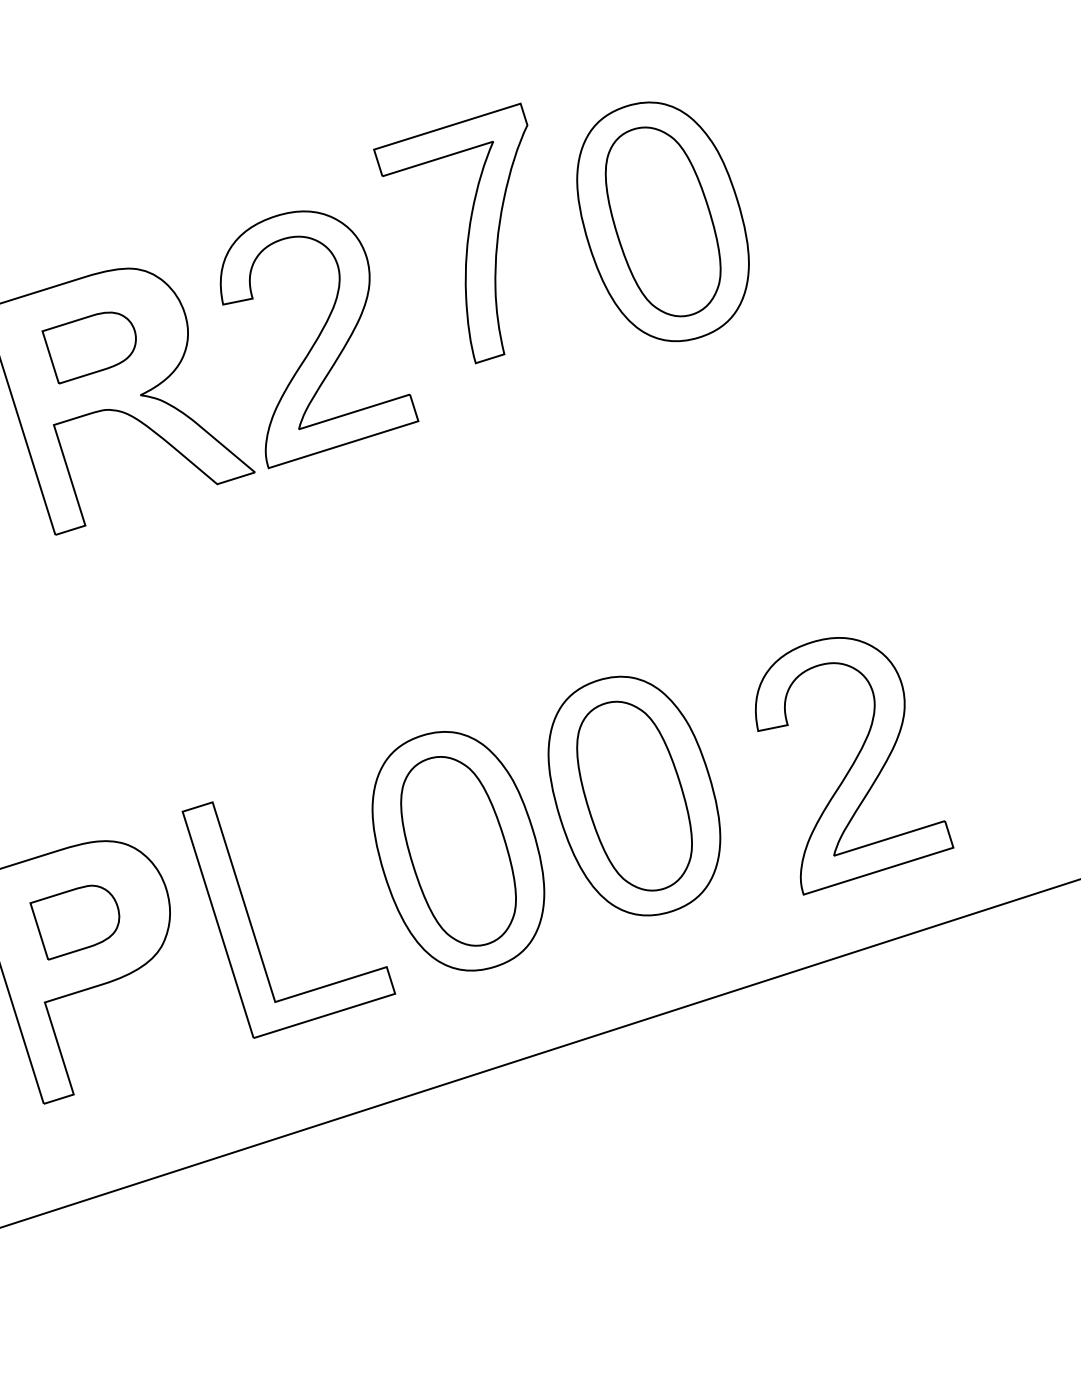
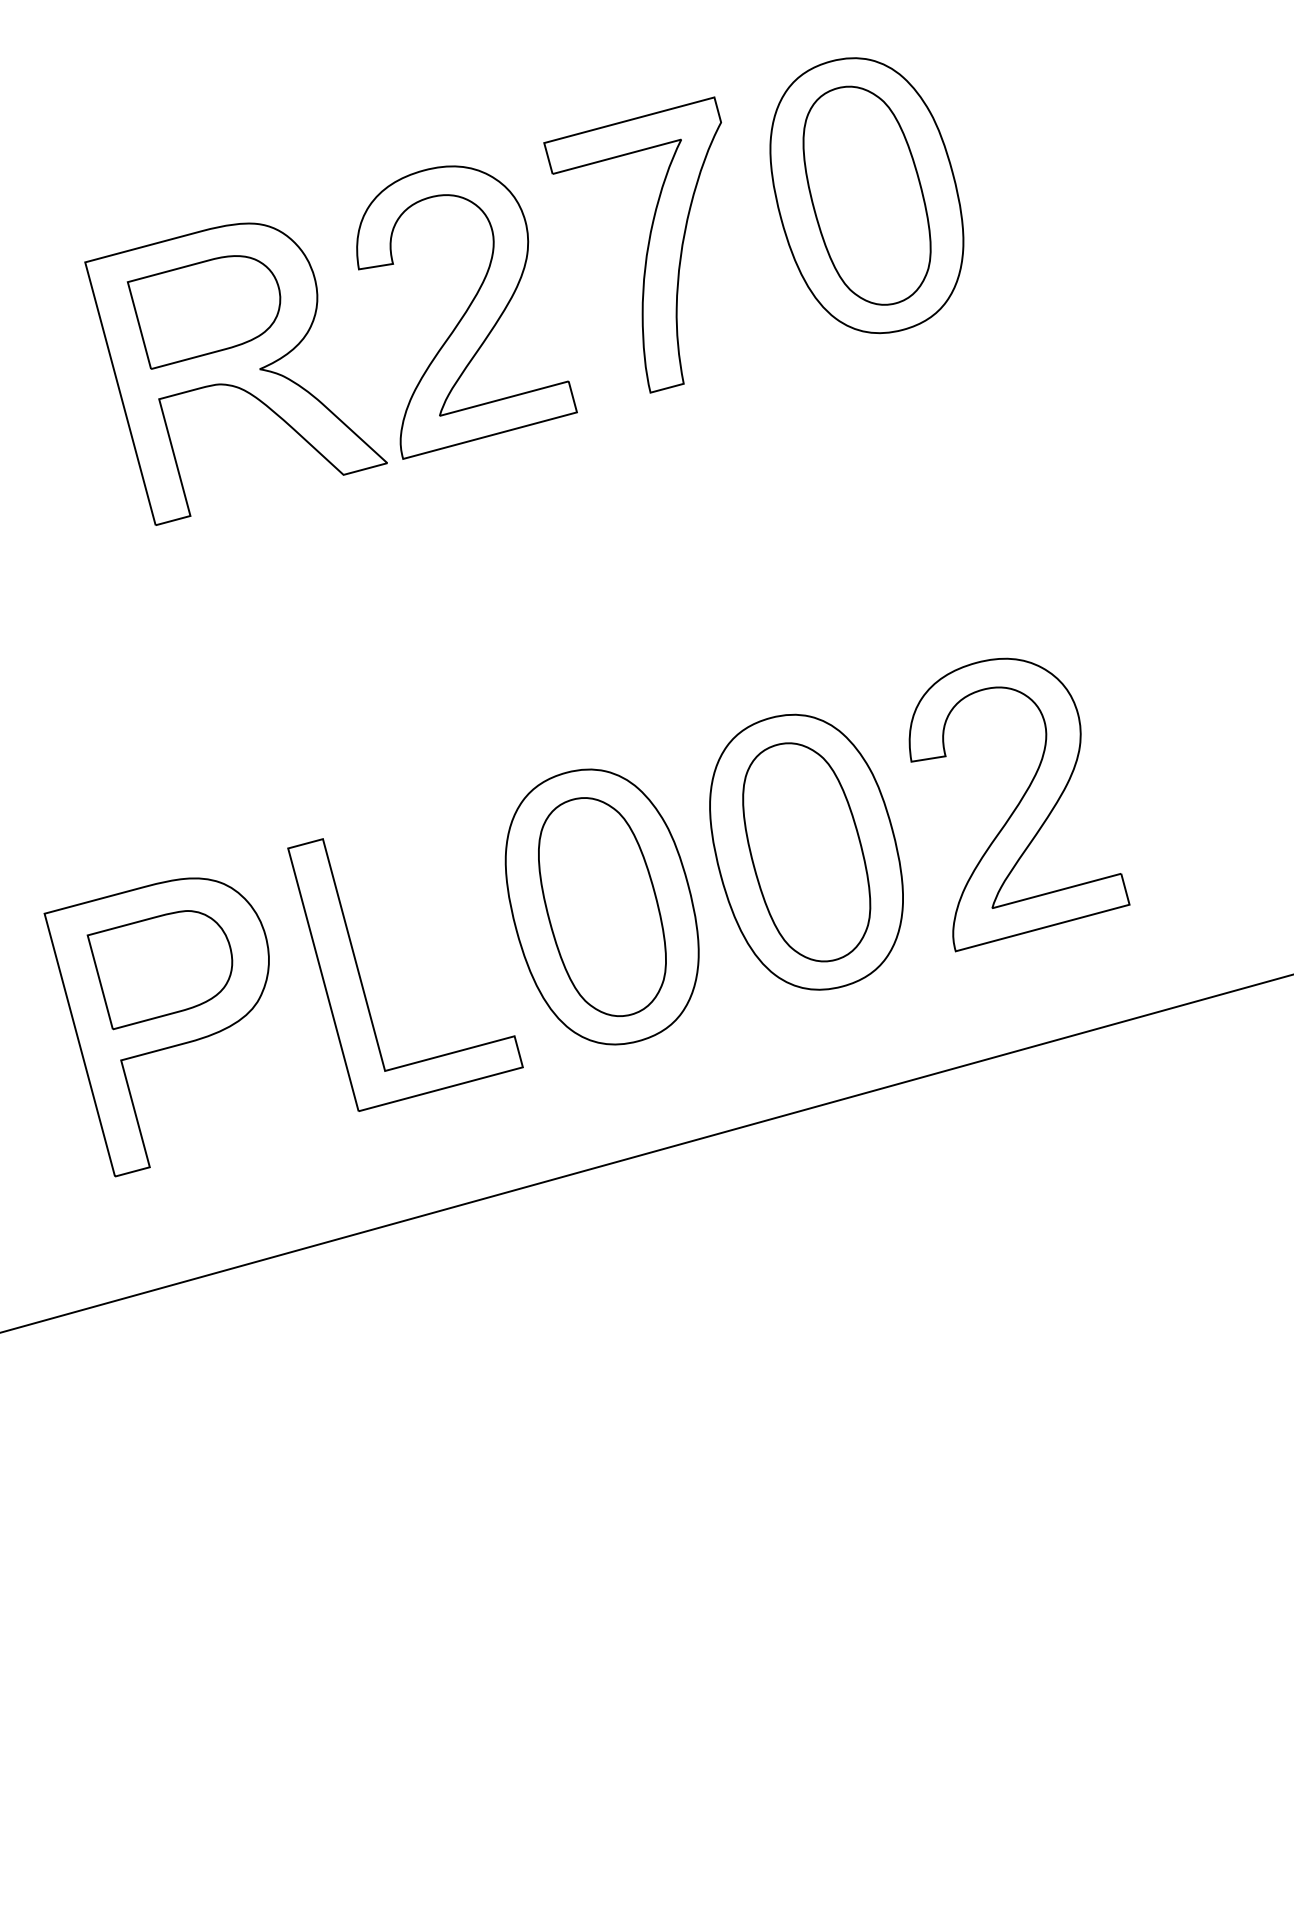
part: (467, 234) -> (647, 244), moved
part: (89, 347) -> (203, 312), size x1.43
part: (853, 764) -> (1019, 804), moved
part: (75, 922) -> (159, 970), size x1.43

